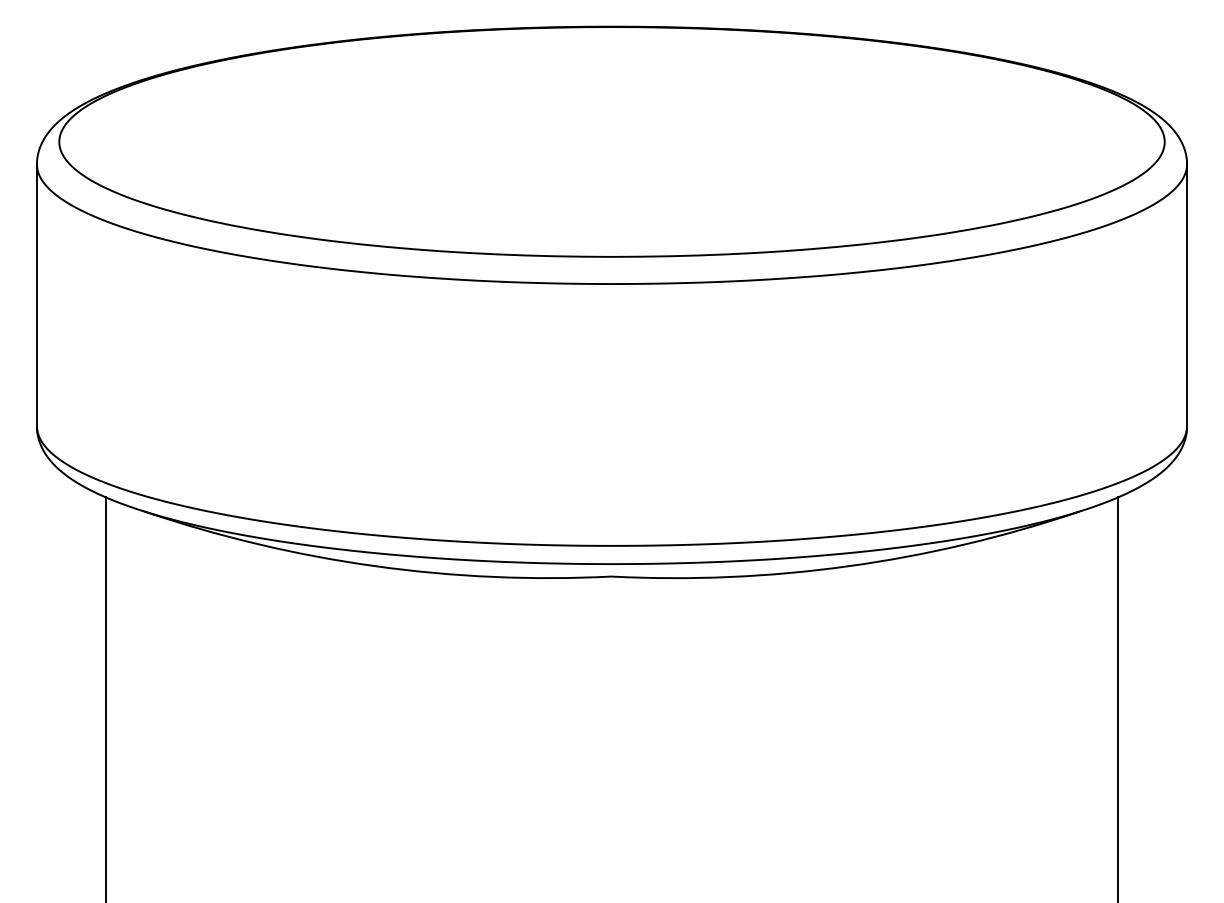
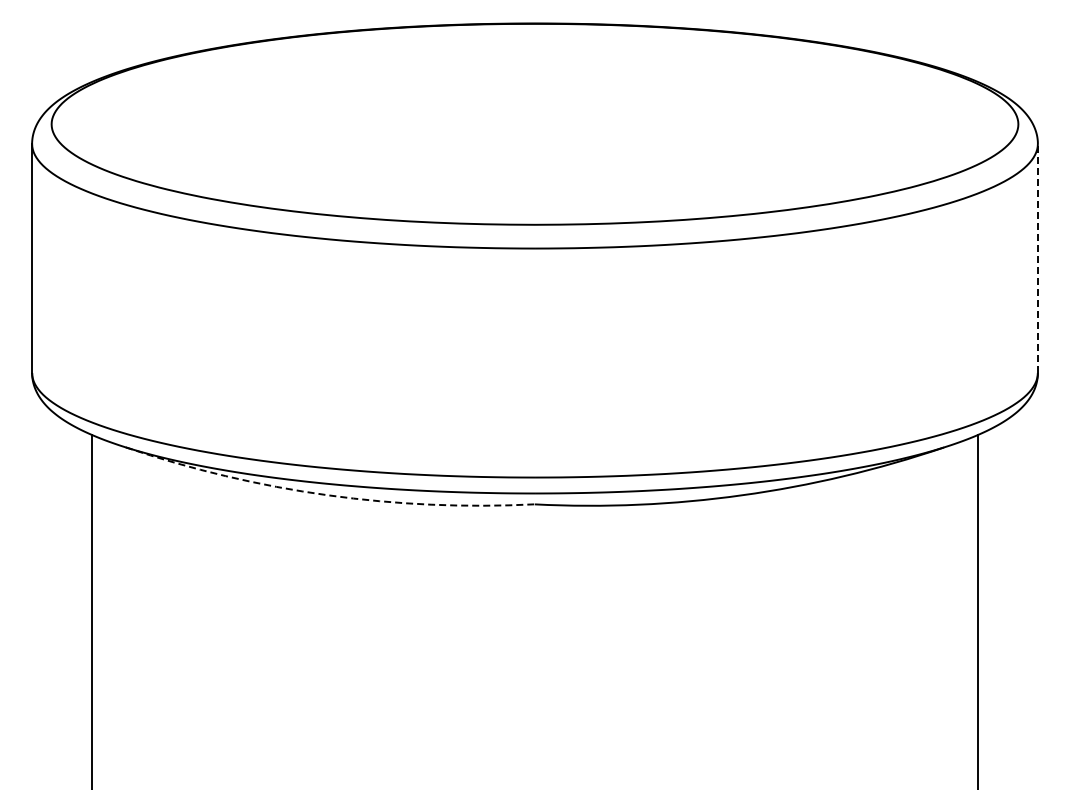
line: (1186, 295) -> (1037, 258), solid -> dashed
arc: (374, 566) -> (327, 495), solid -> dashed

